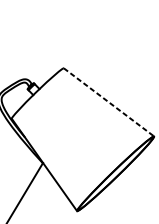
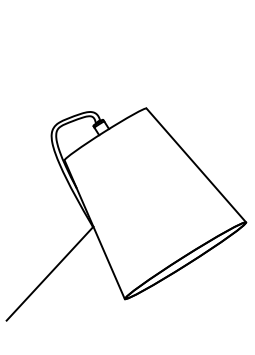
line: (109, 102) -> (196, 165), dashed -> solid

